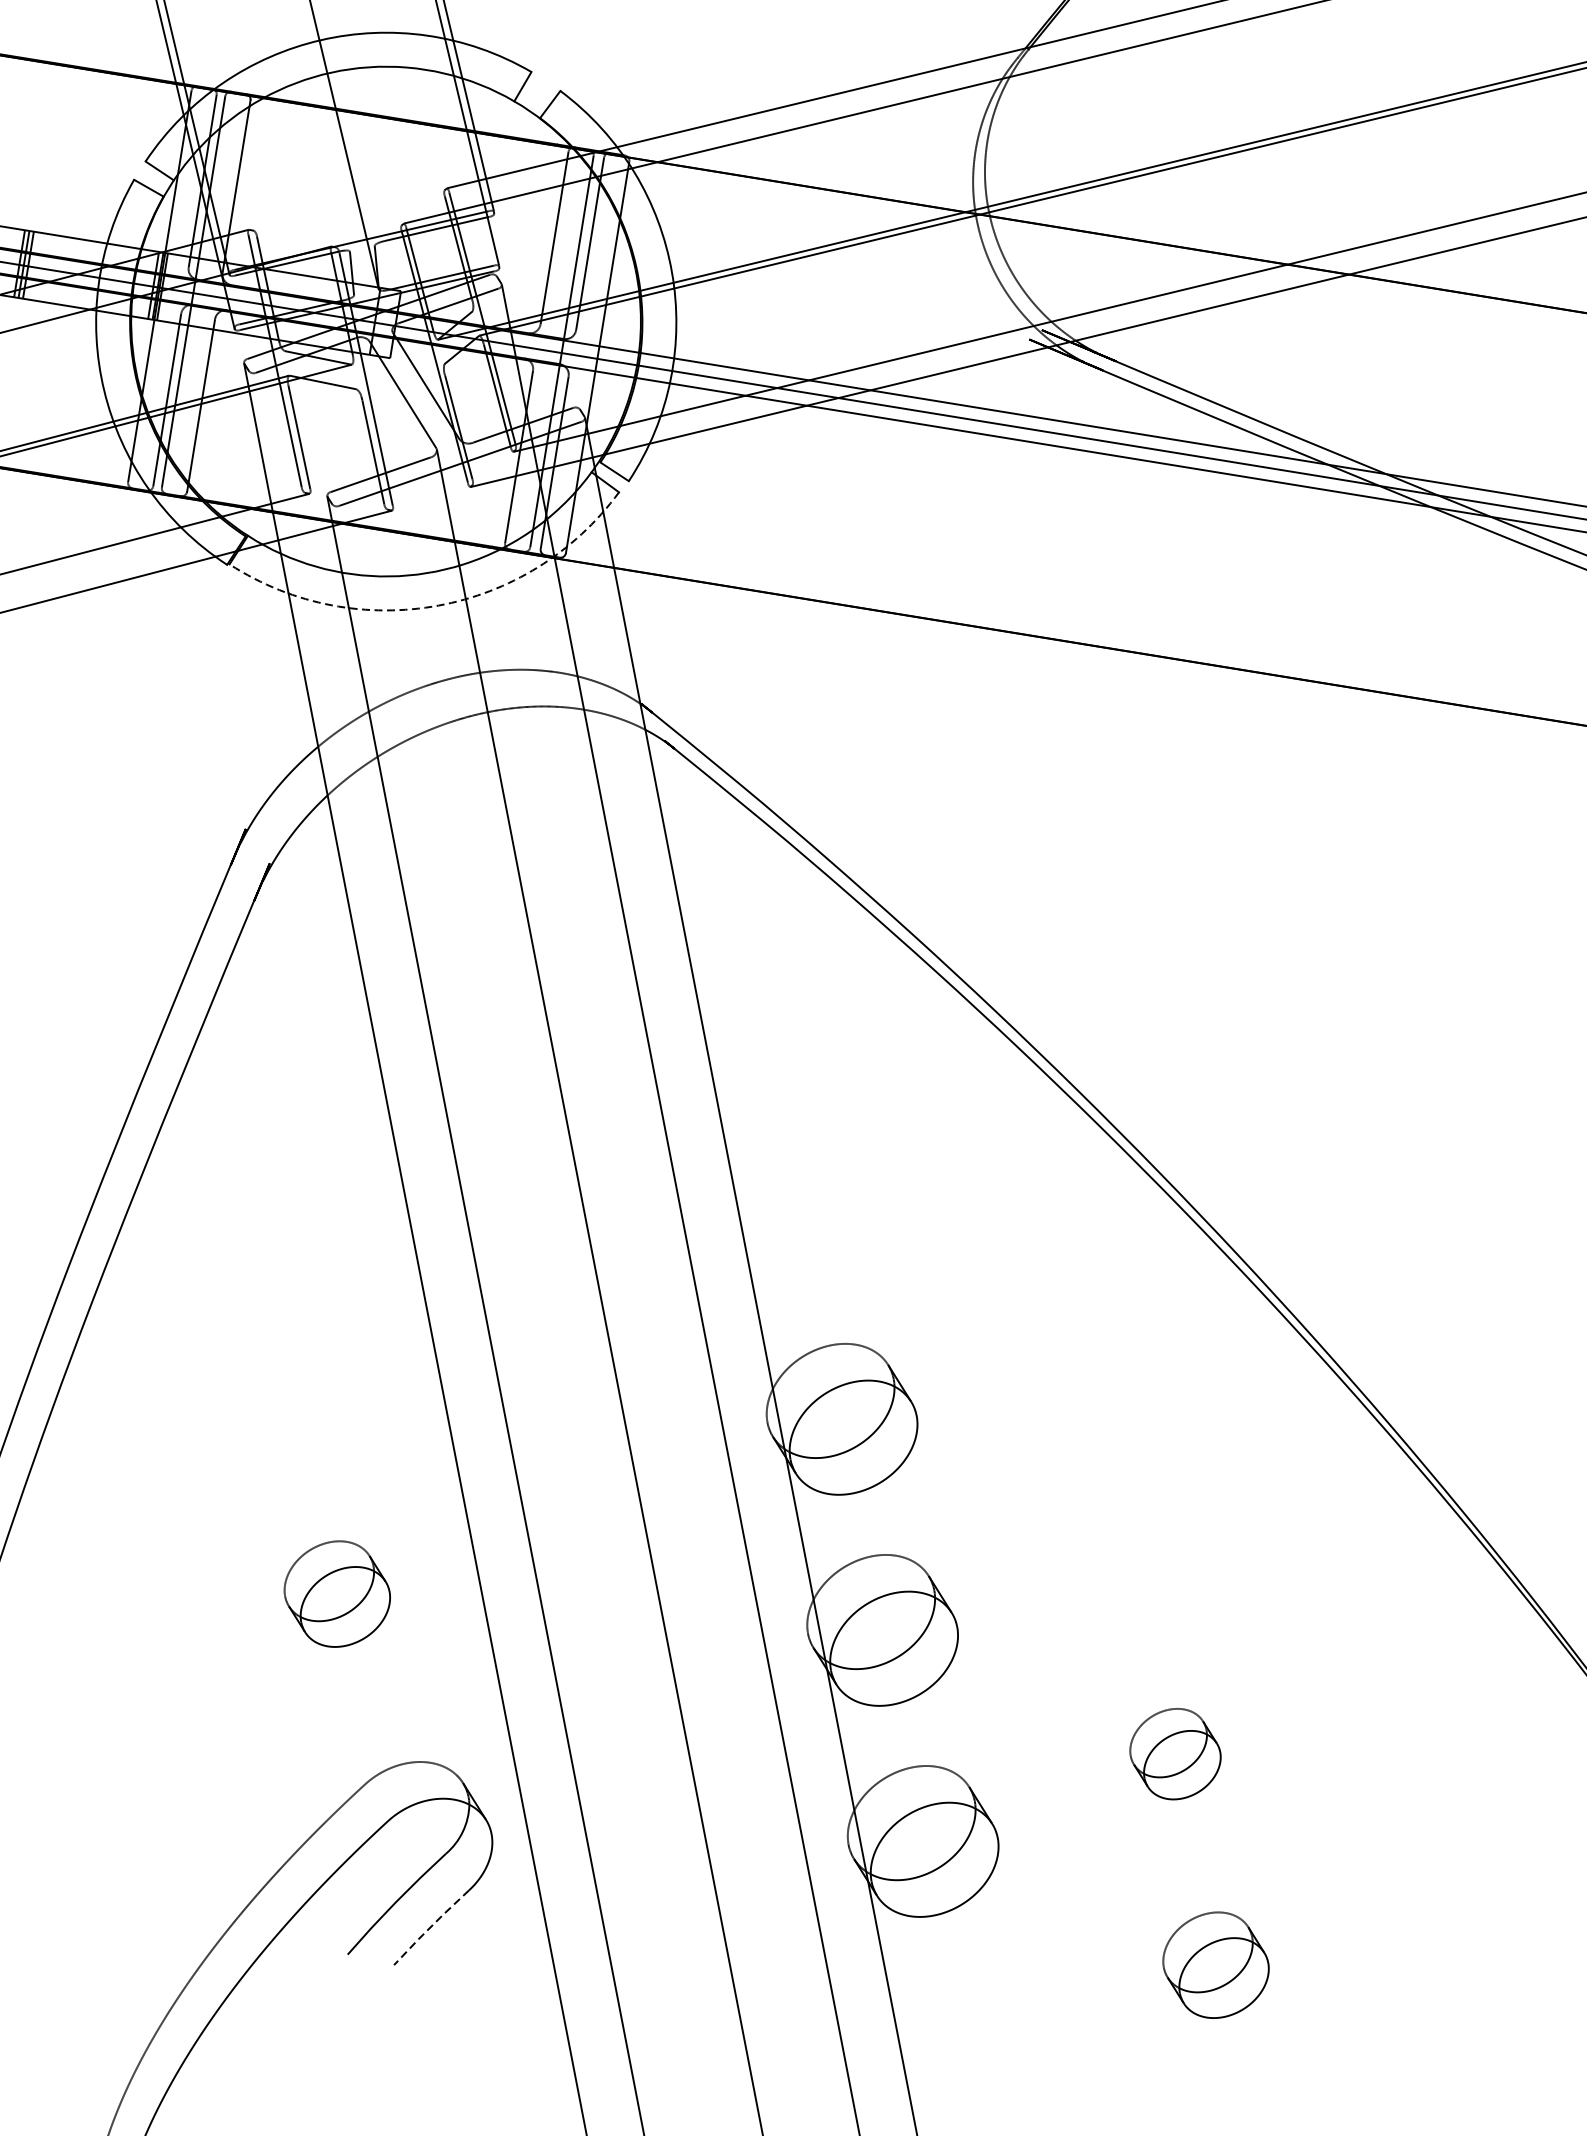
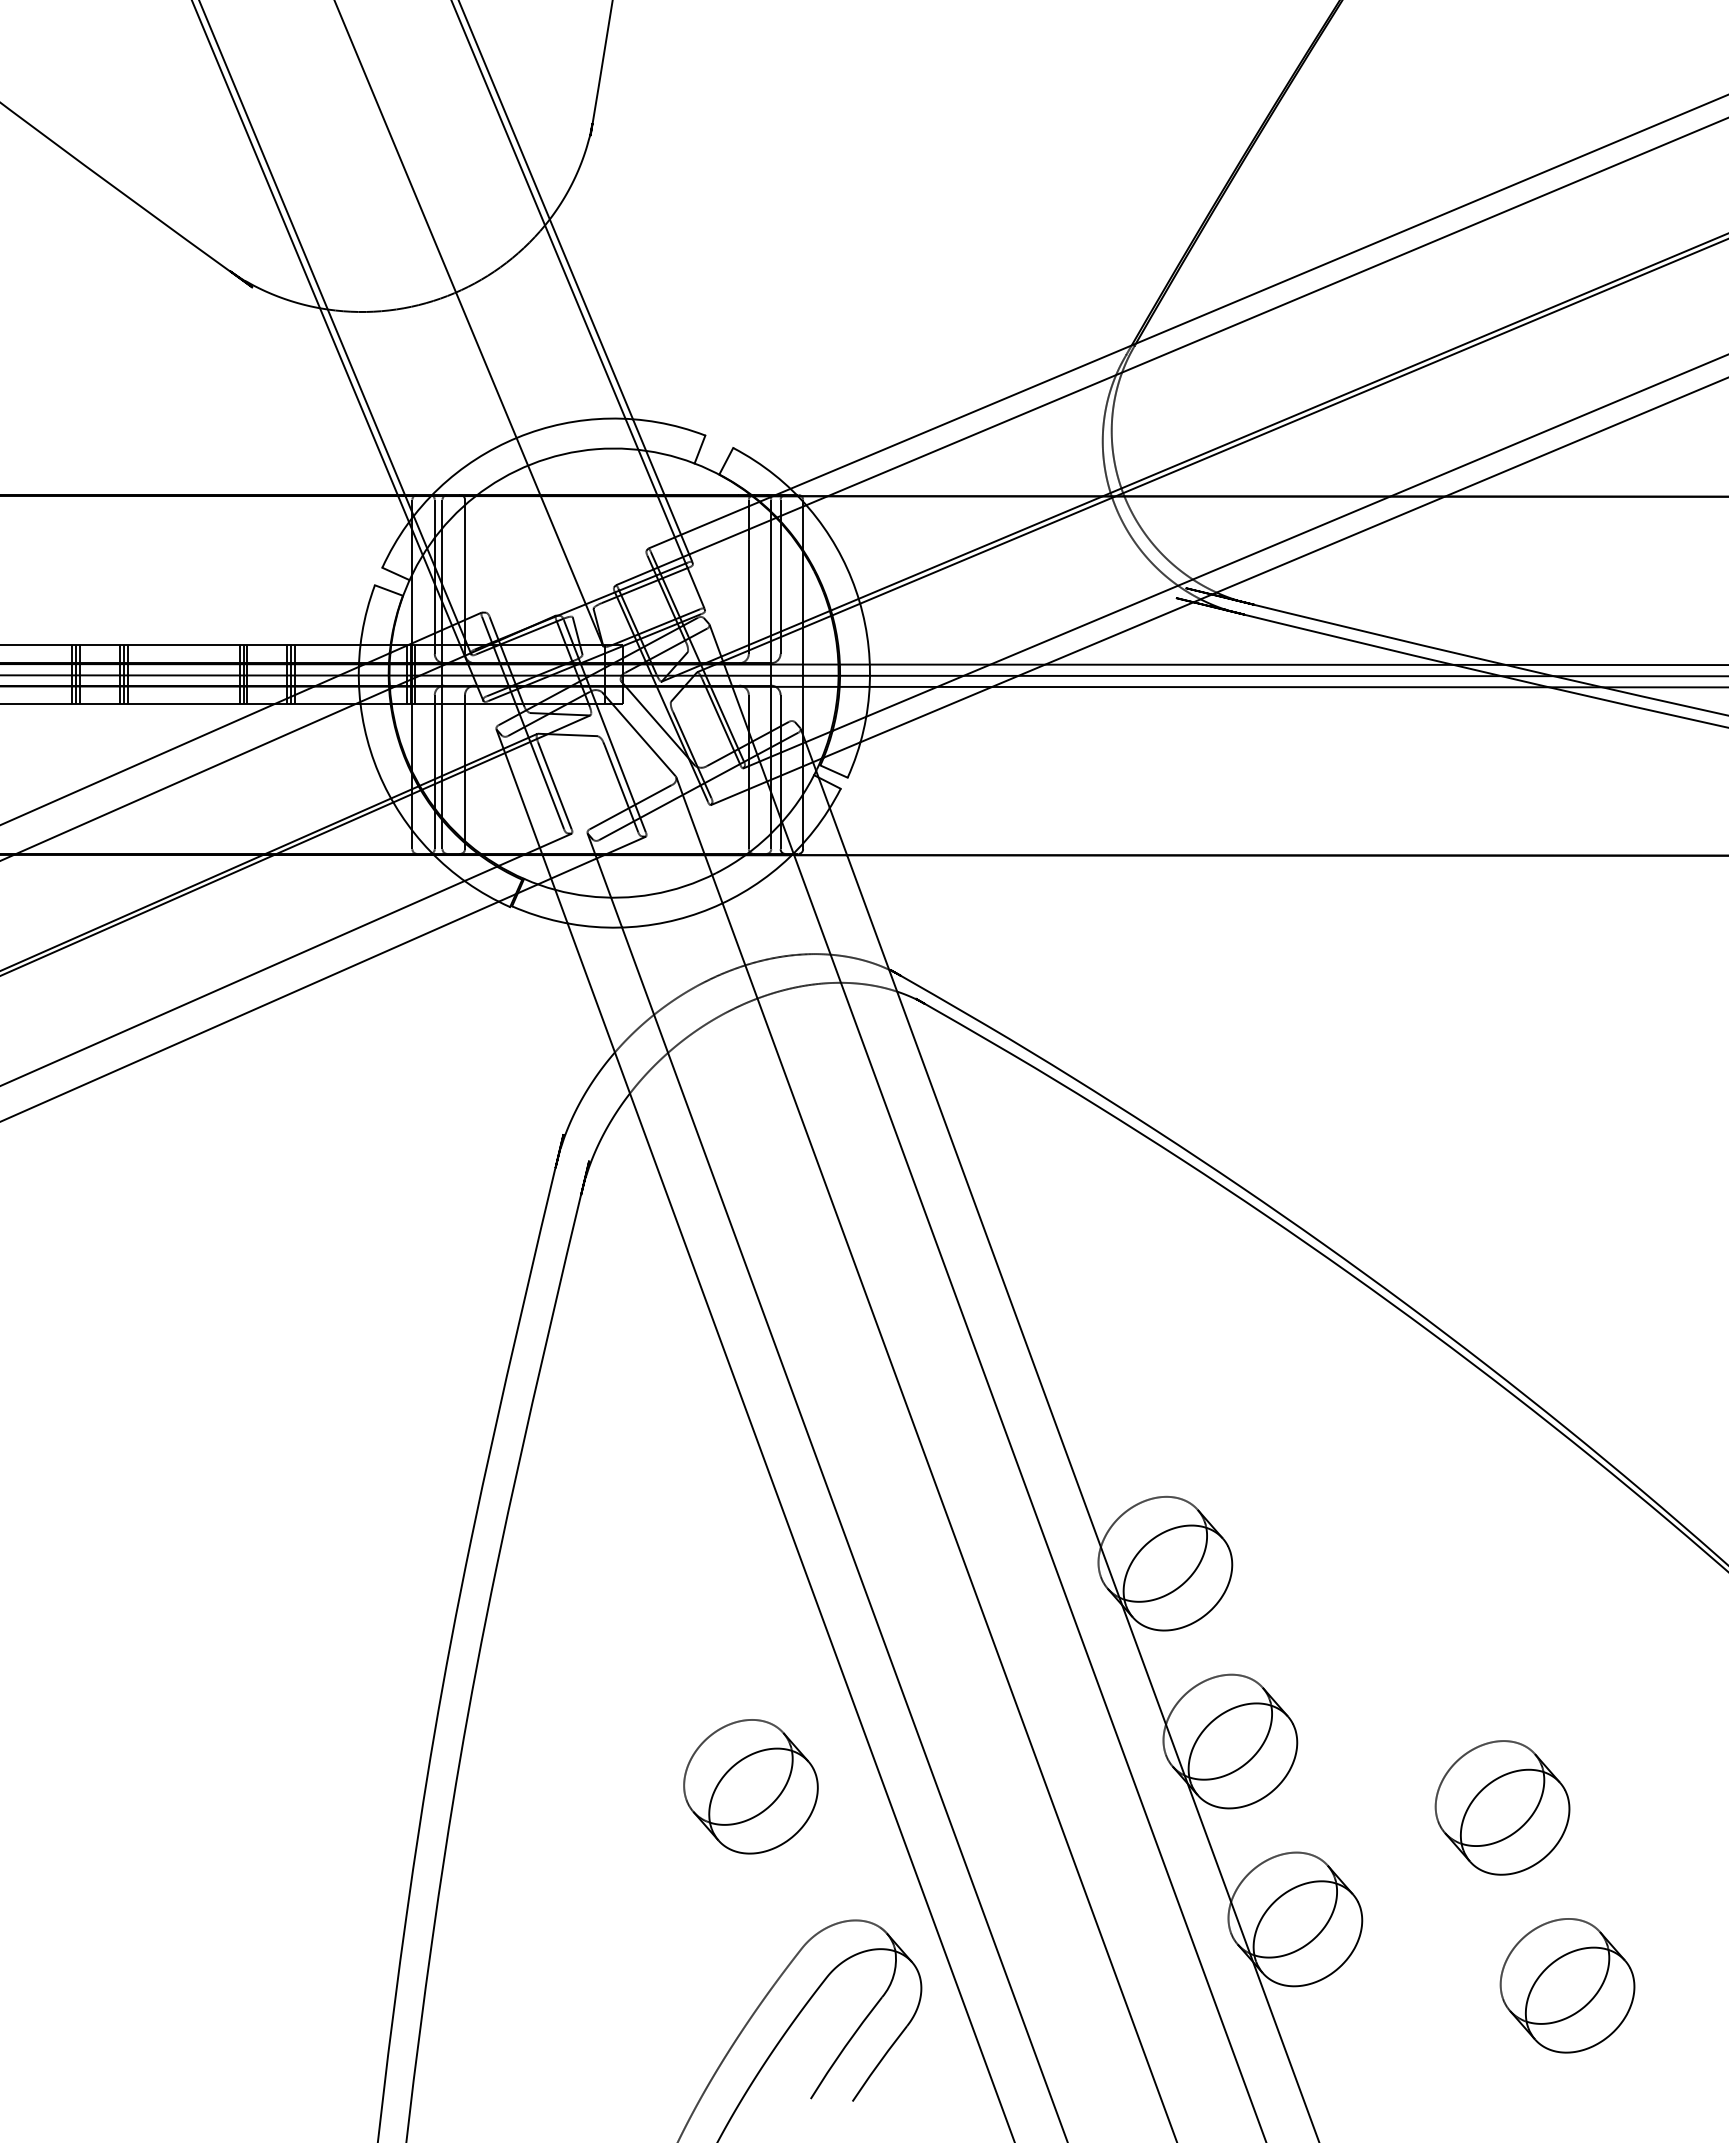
arc: (438, 605) -> (699, 912), dashed -> solid
part: (336, 1593) -> (750, 1786), size x1.43
part: (1175, 1753) -> (1502, 1807), size x1.67
line: (430, 1927) -> (878, 2063), dashed -> solid
part: (1216, 1964) -> (1567, 1985), size x1.43

